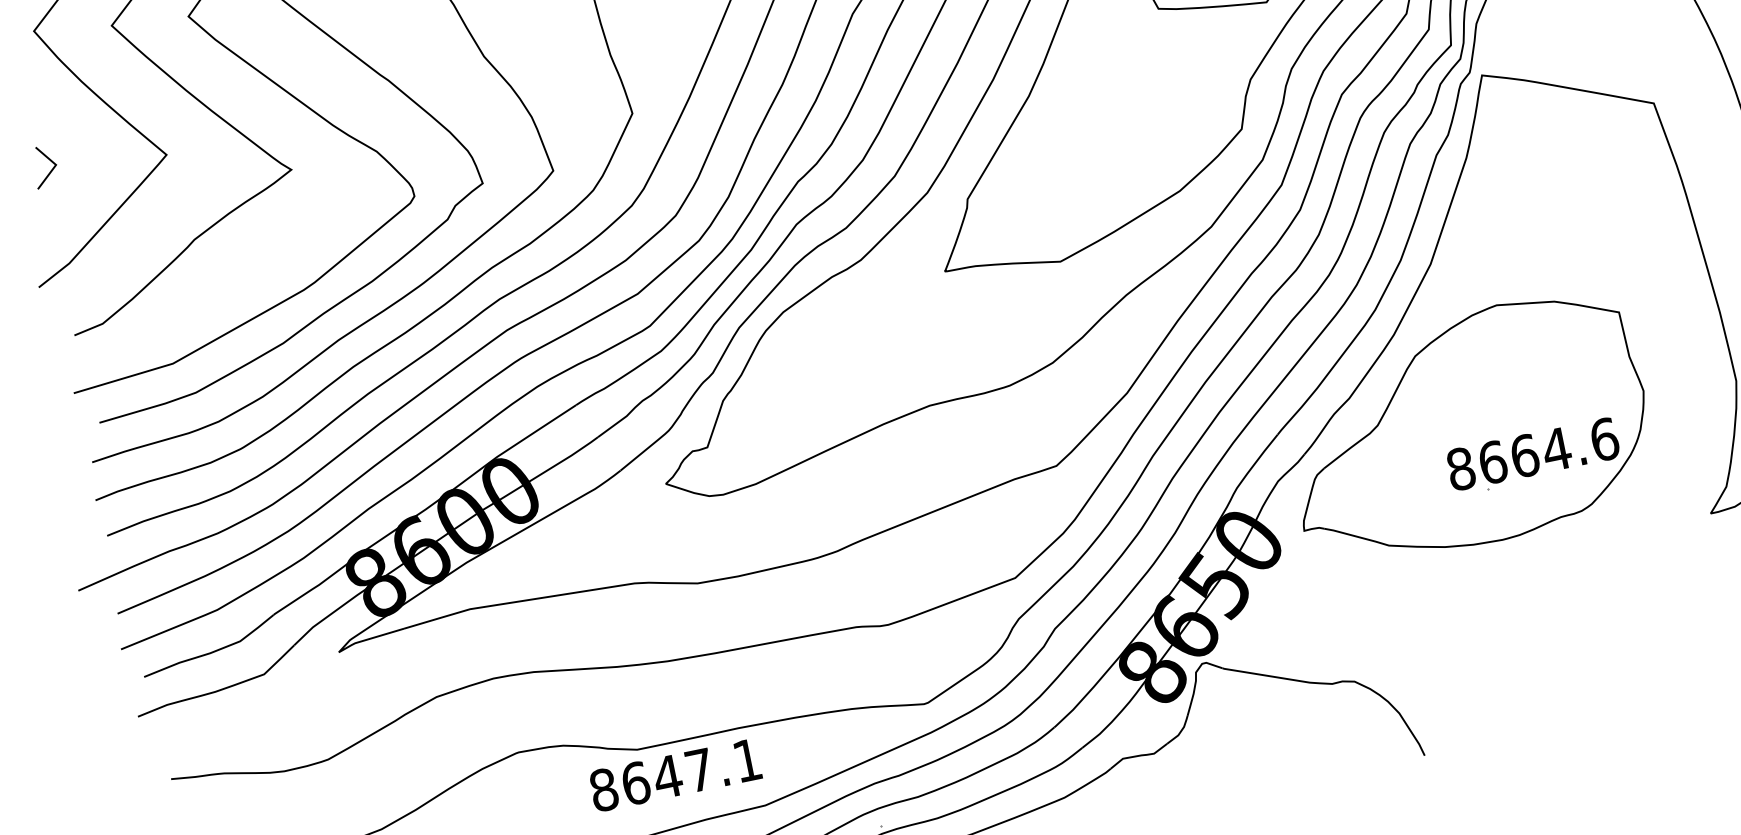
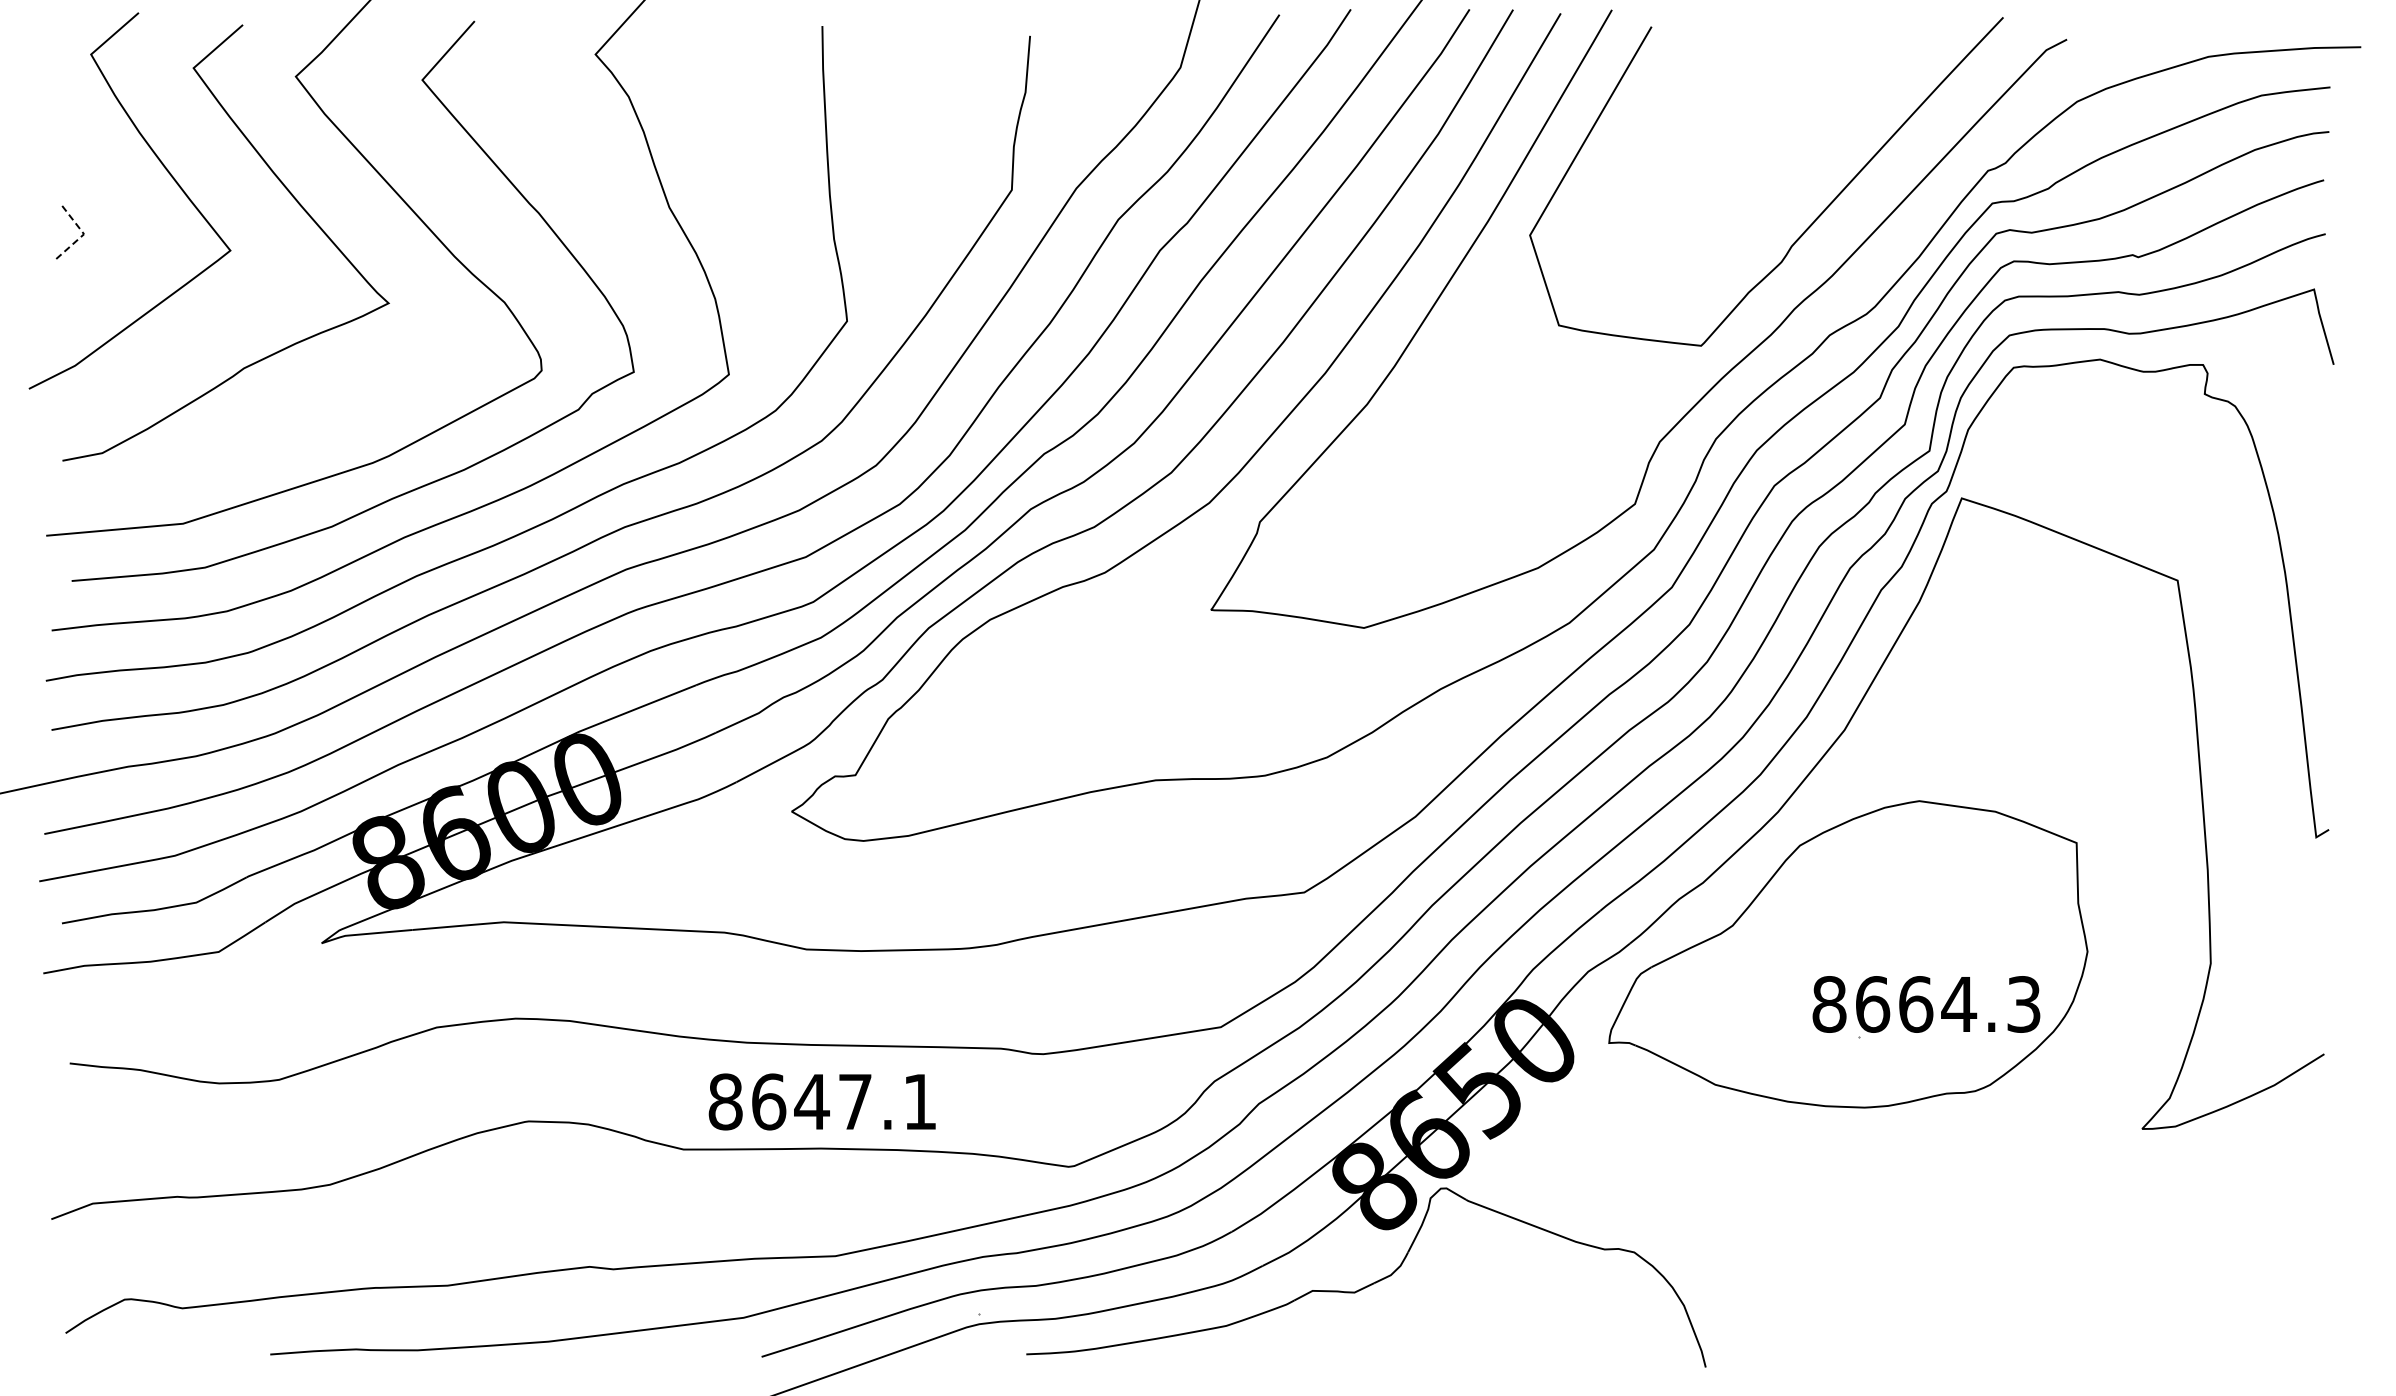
line: (55, 166) -> (82, 235), solid -> dashed
text: (1605, 439) -> (2024, 1004), 8664.6 -> 8664.3
text: (674, 775) -> (821, 1101), moved

